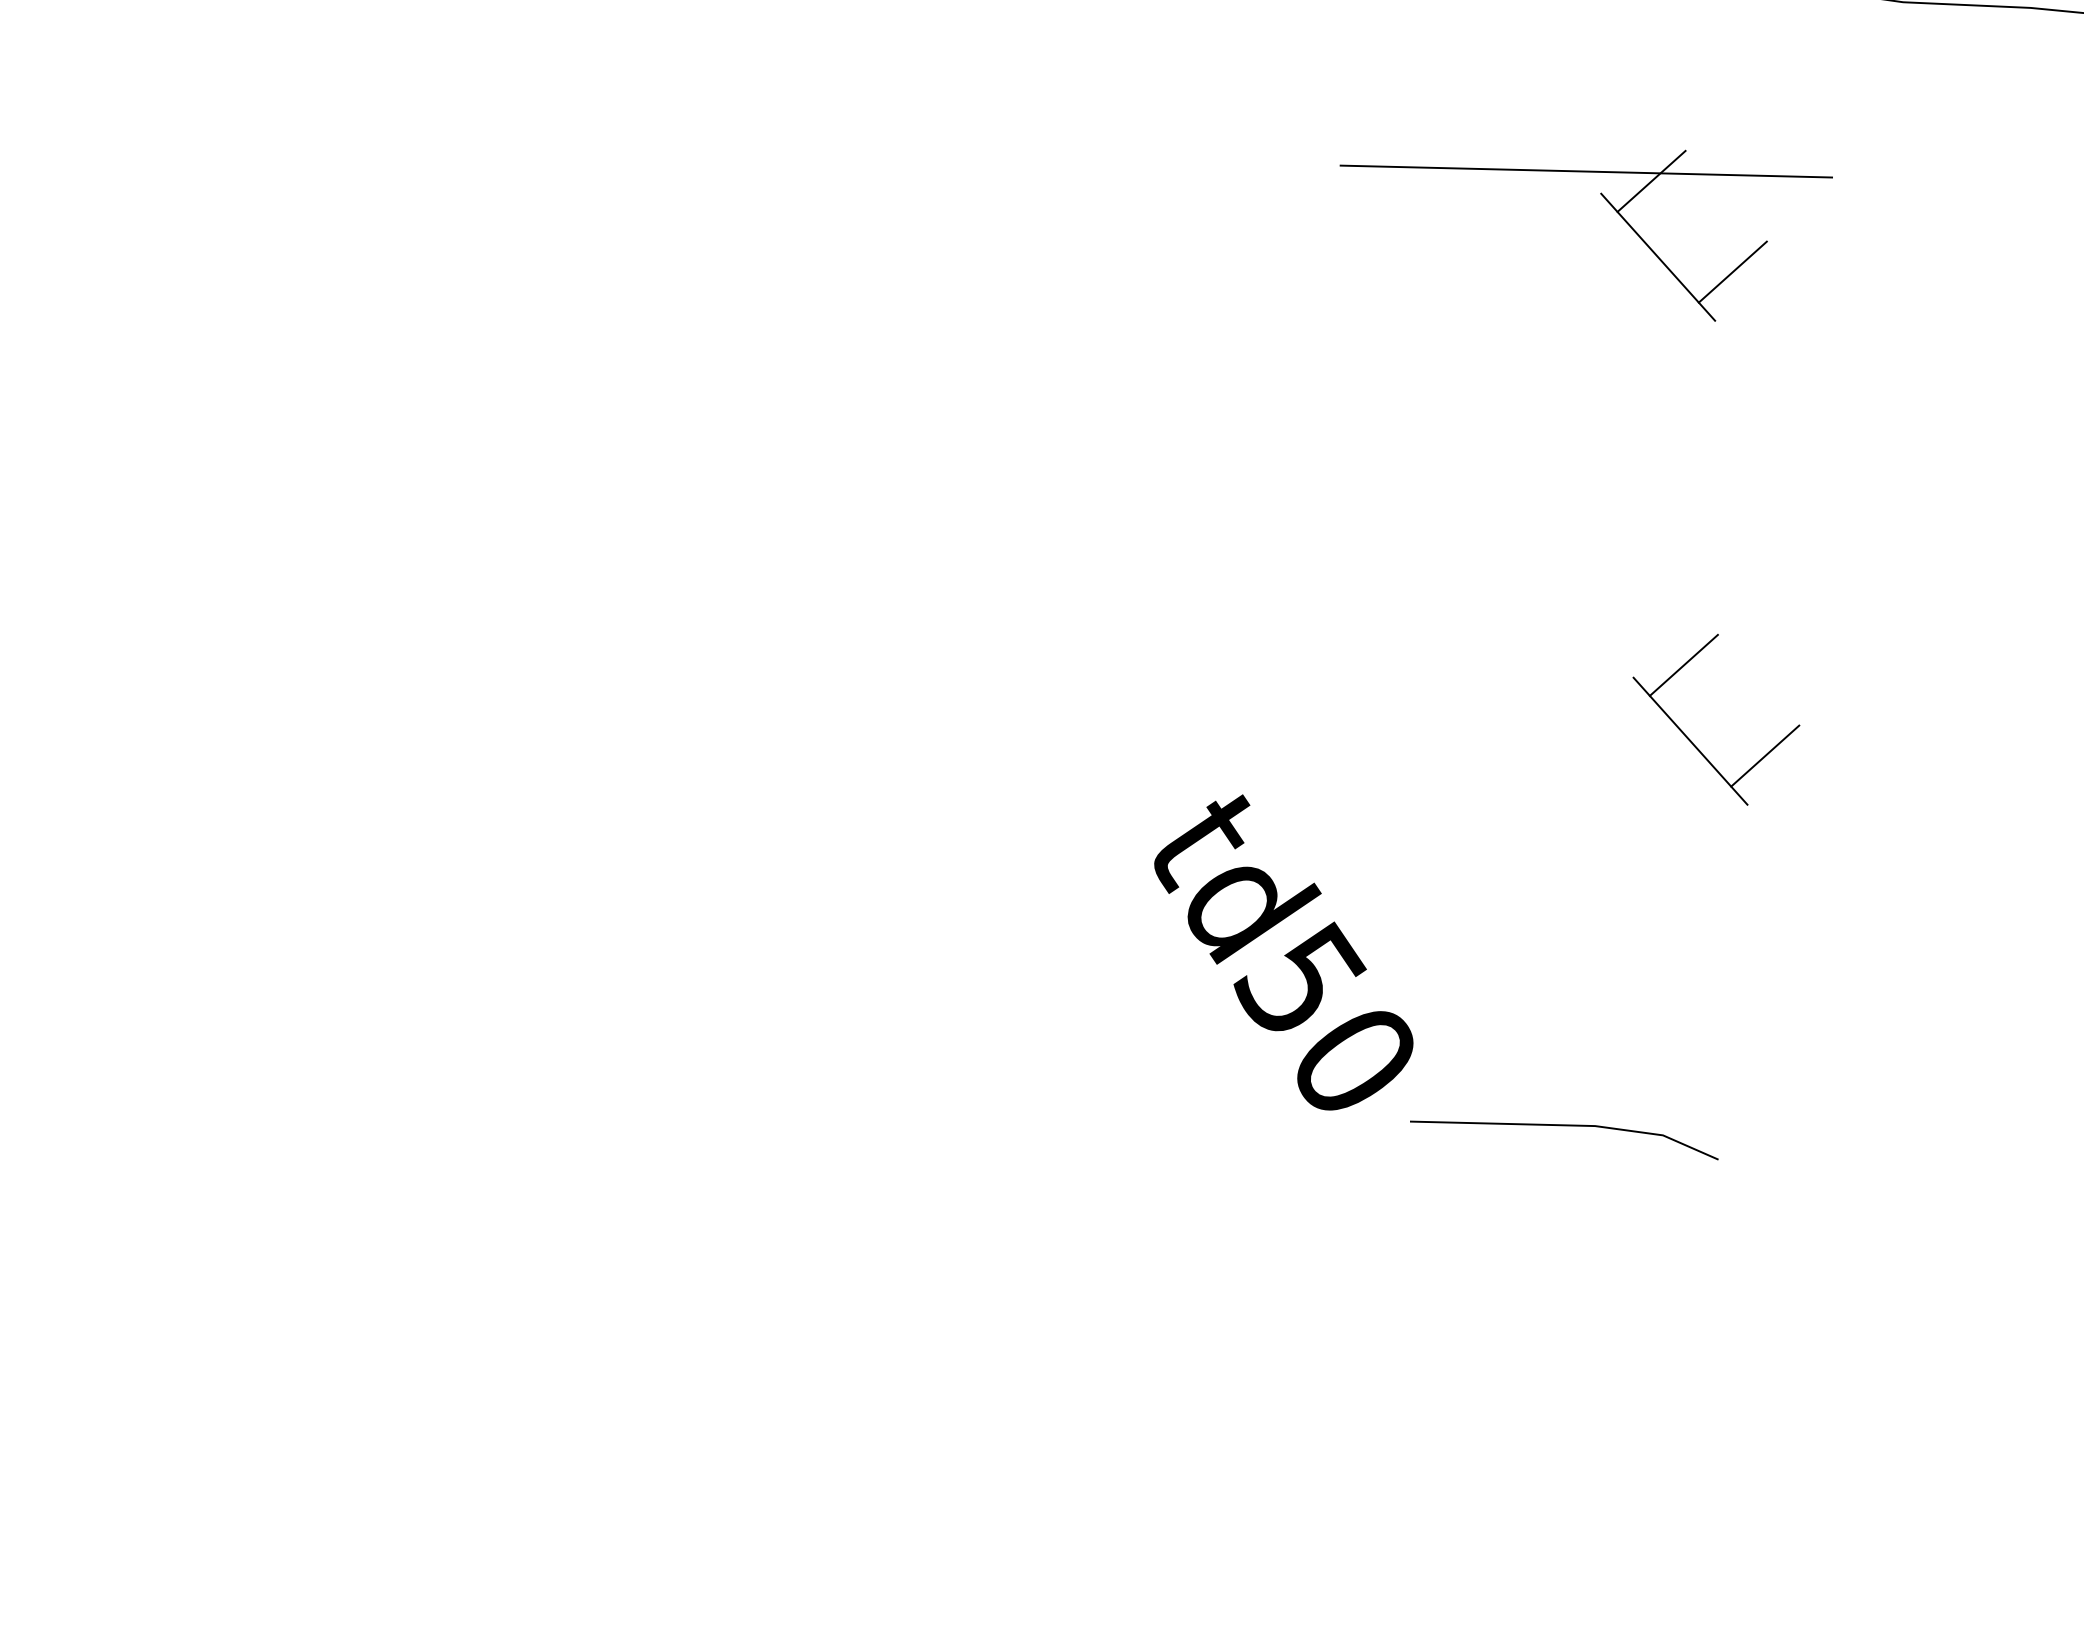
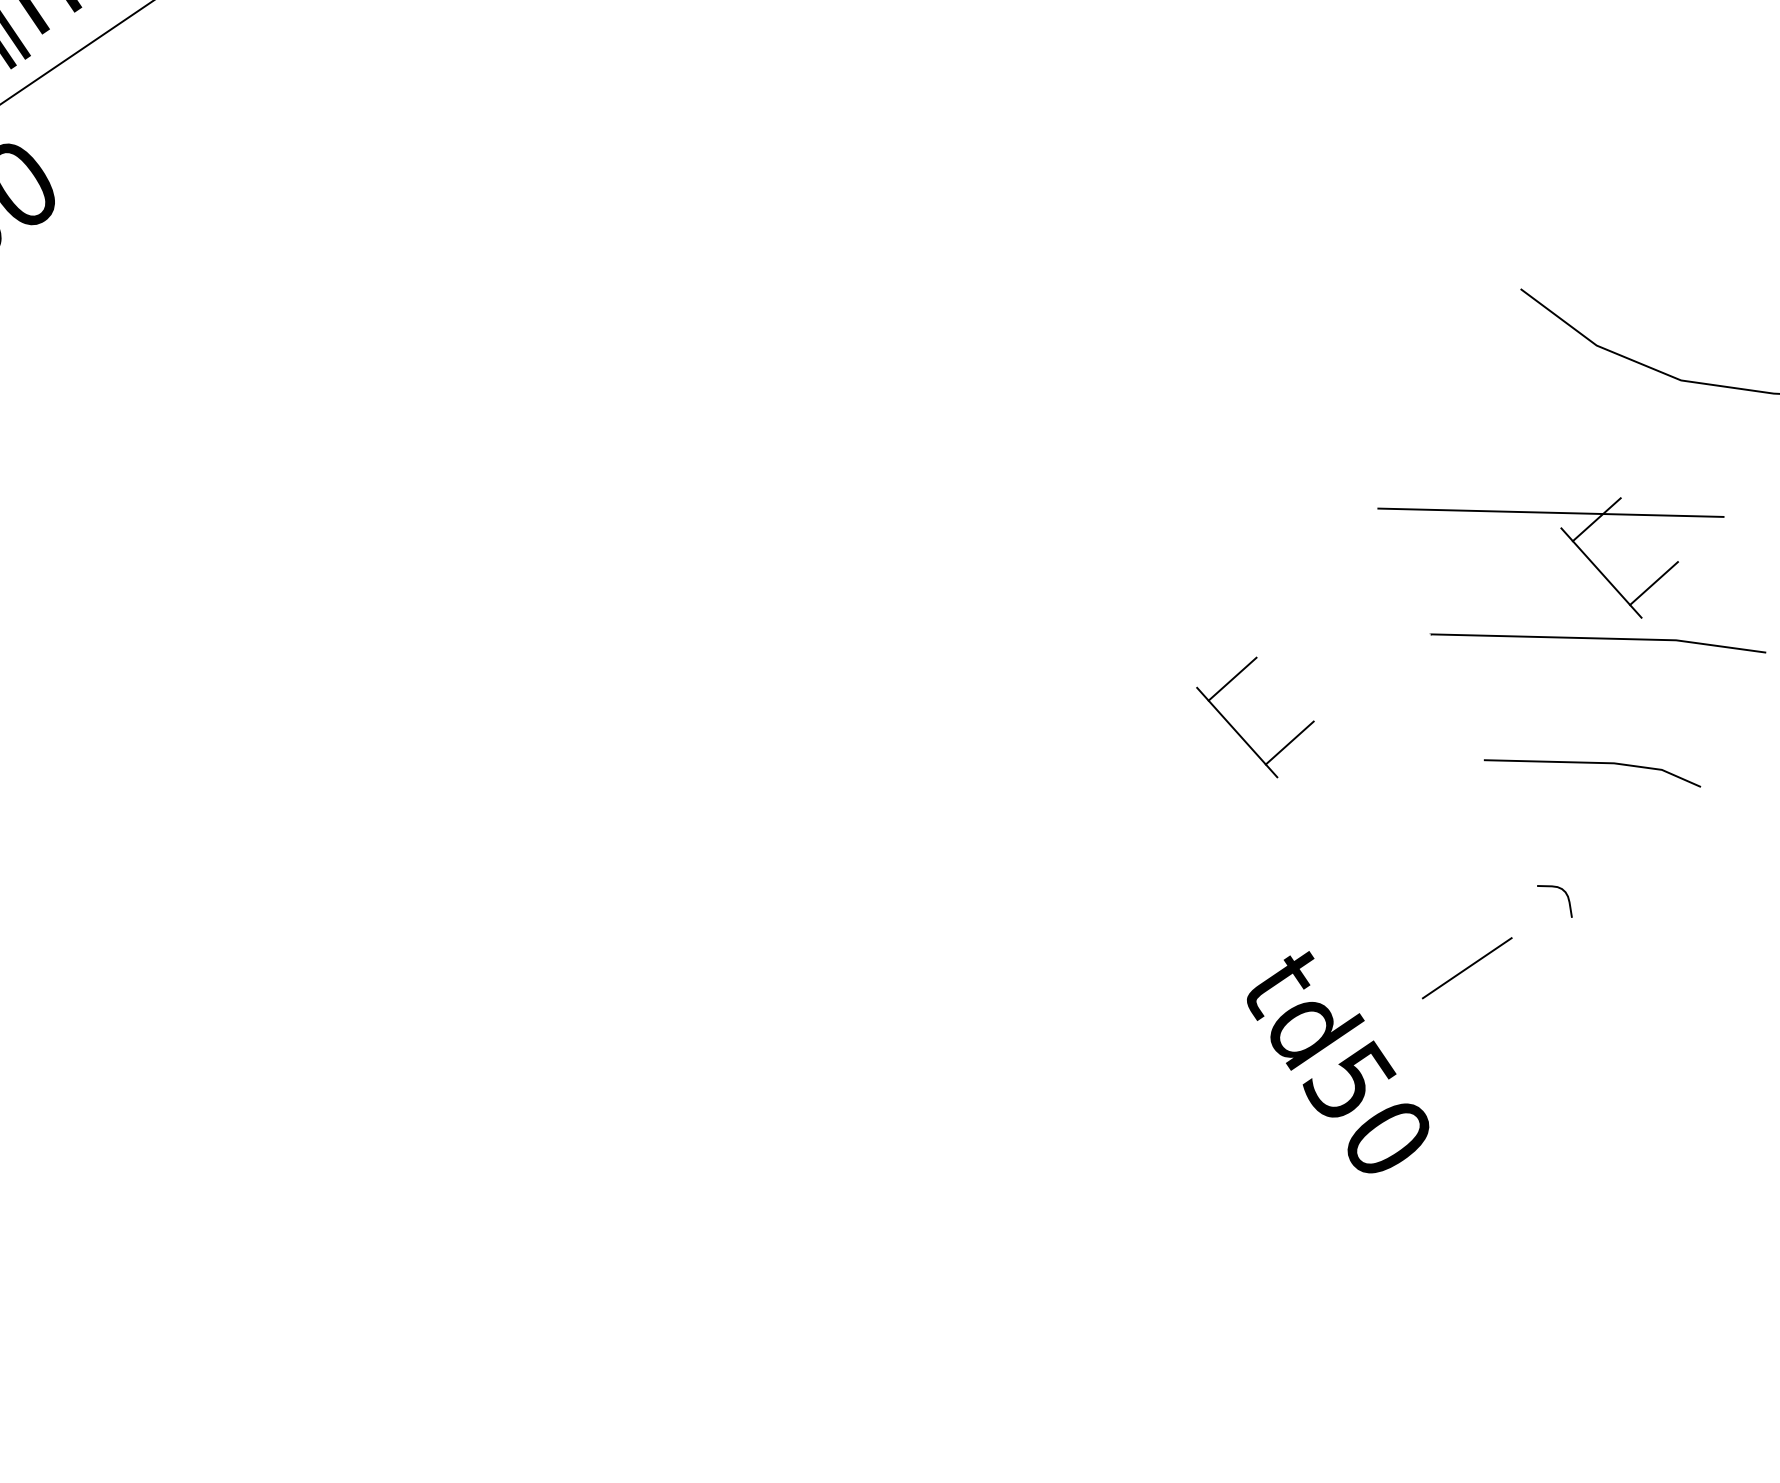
curve: (1652, 351) -> (1597, 639), added
curve: (1608, 716) -> (1566, 896), added
part: (1693, 742) -> (1239, 733), moved
line: (1466, 819) -> (1466, 968), added
curve: (1564, 1126) -> (1592, 763), moved

